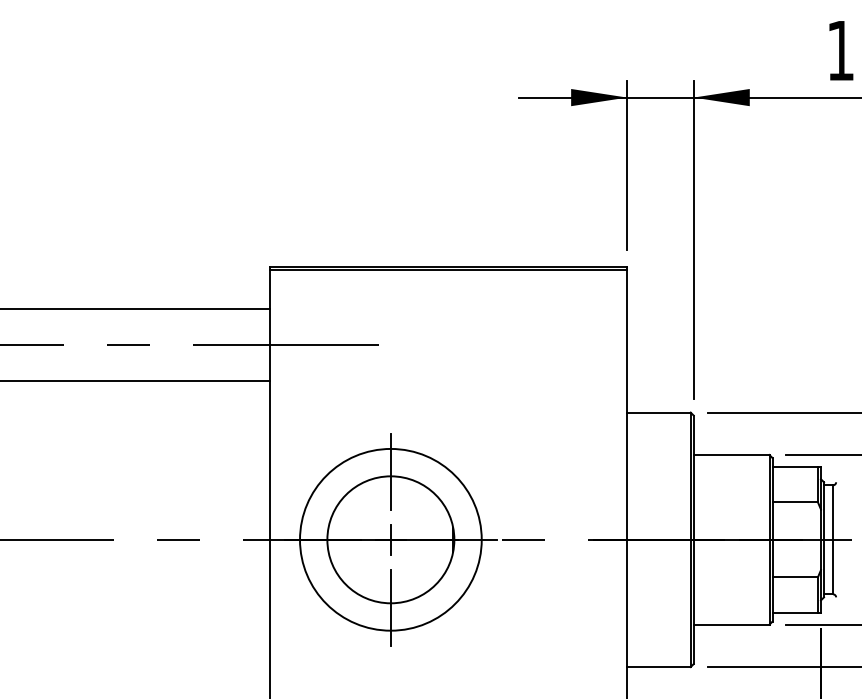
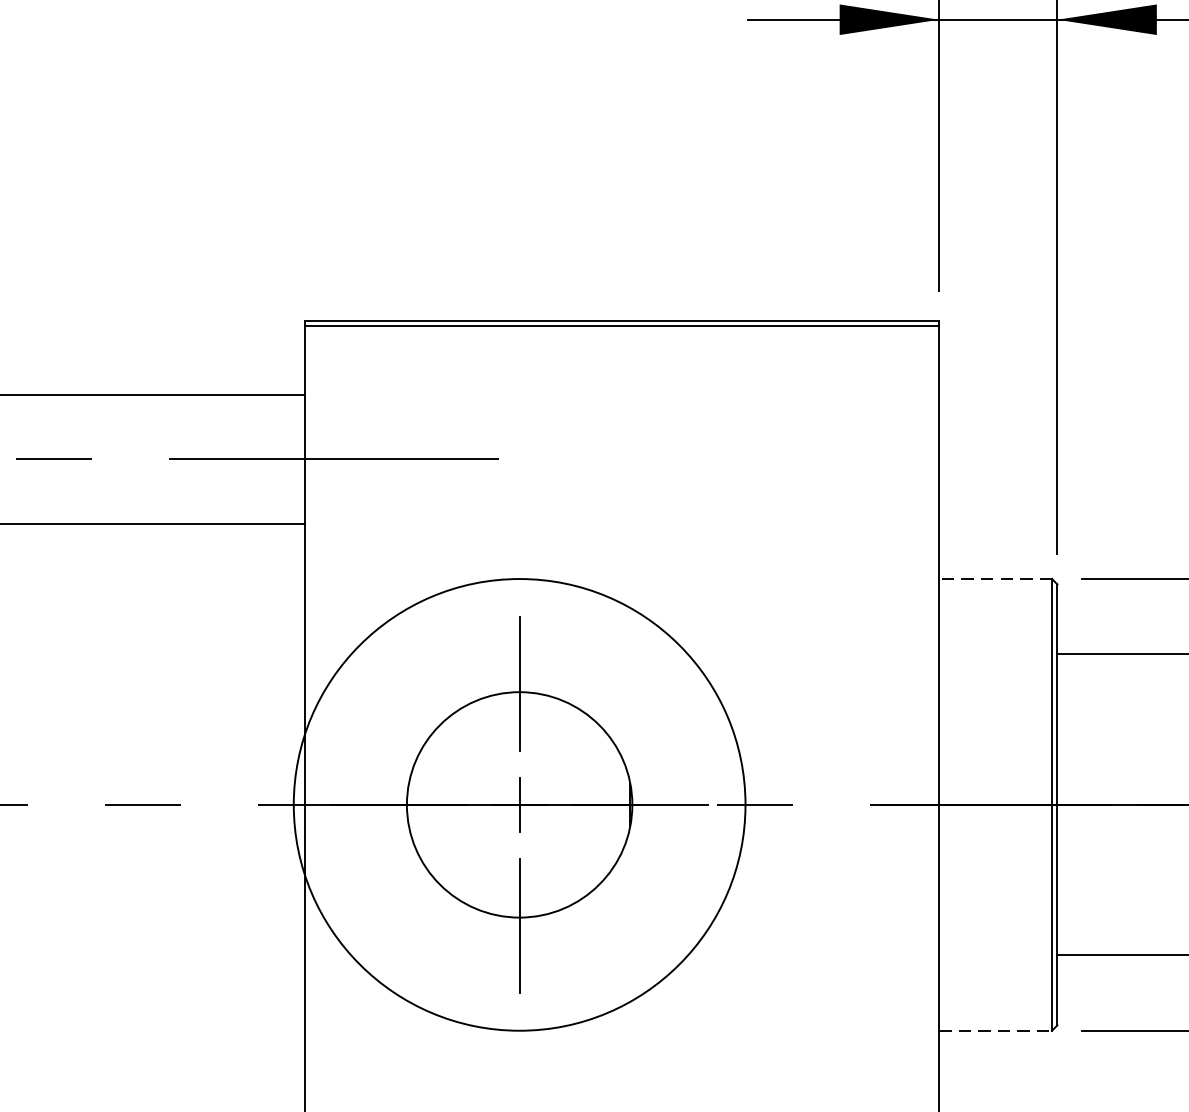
line: (658, 412) -> (994, 578), solid -> dashed
circle: (390, 539) -> (518, 804), size x1.4
line: (658, 667) -> (994, 1031), solid -> dashed

